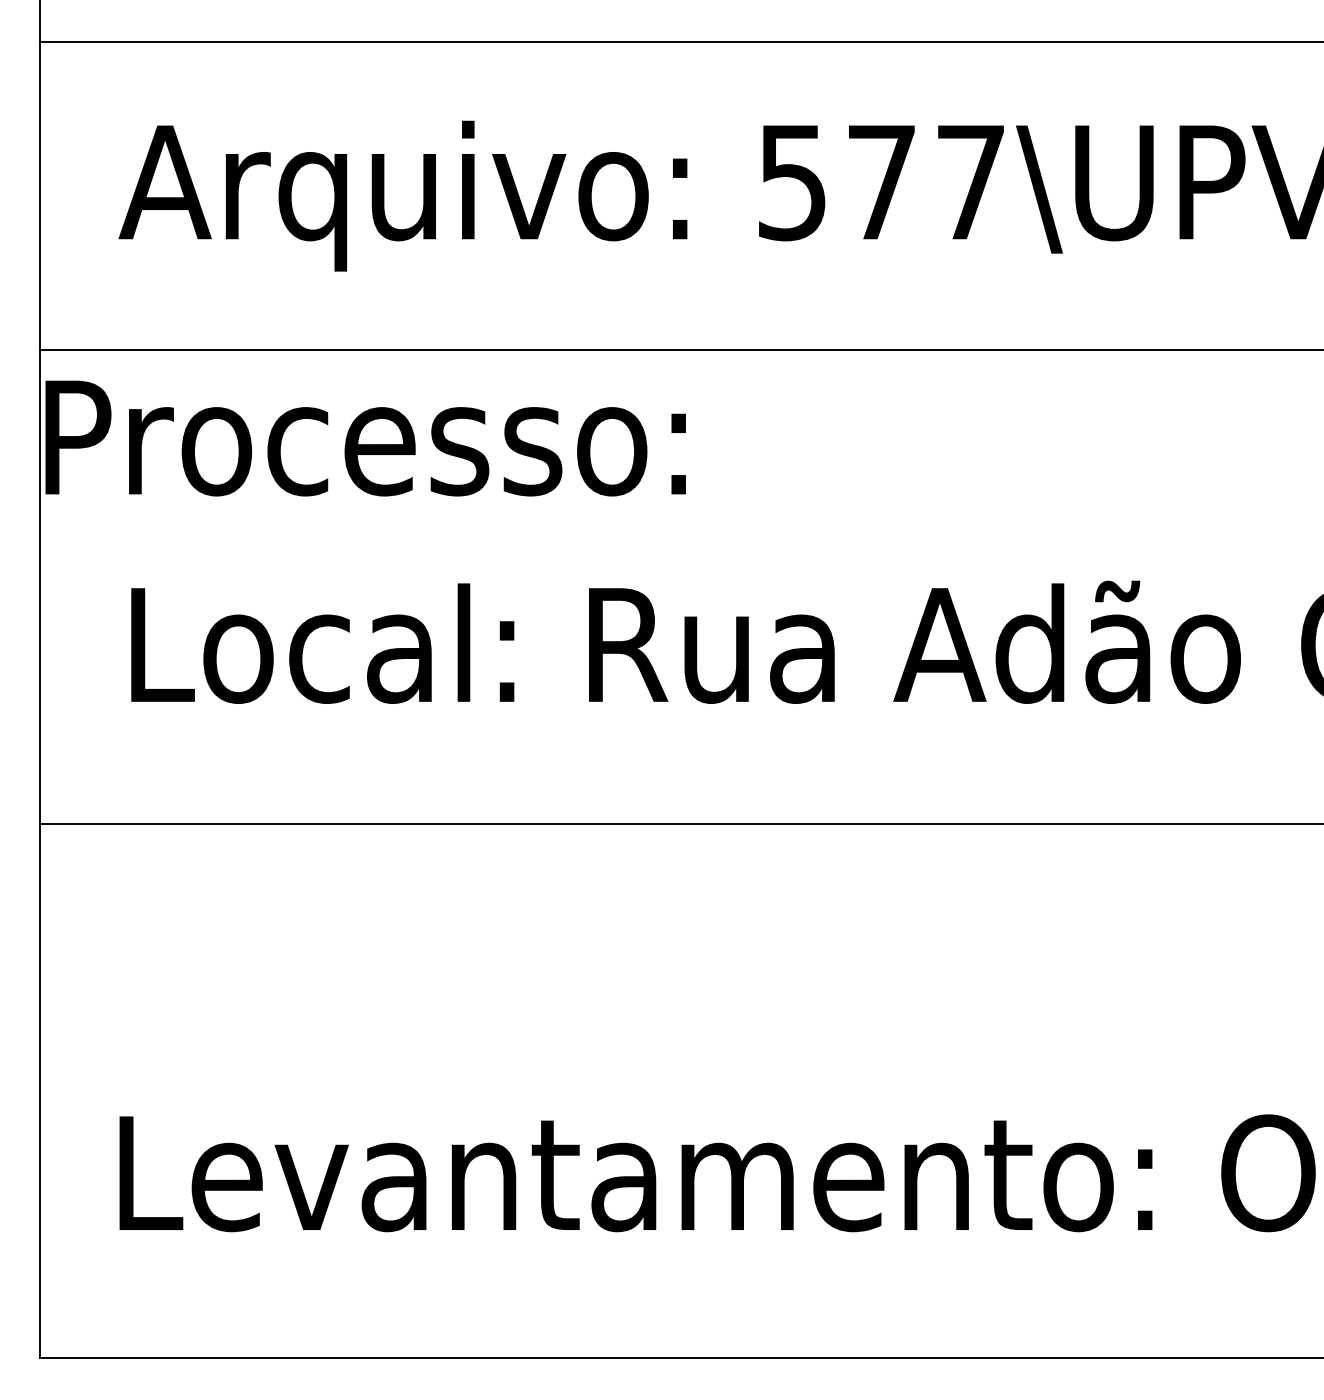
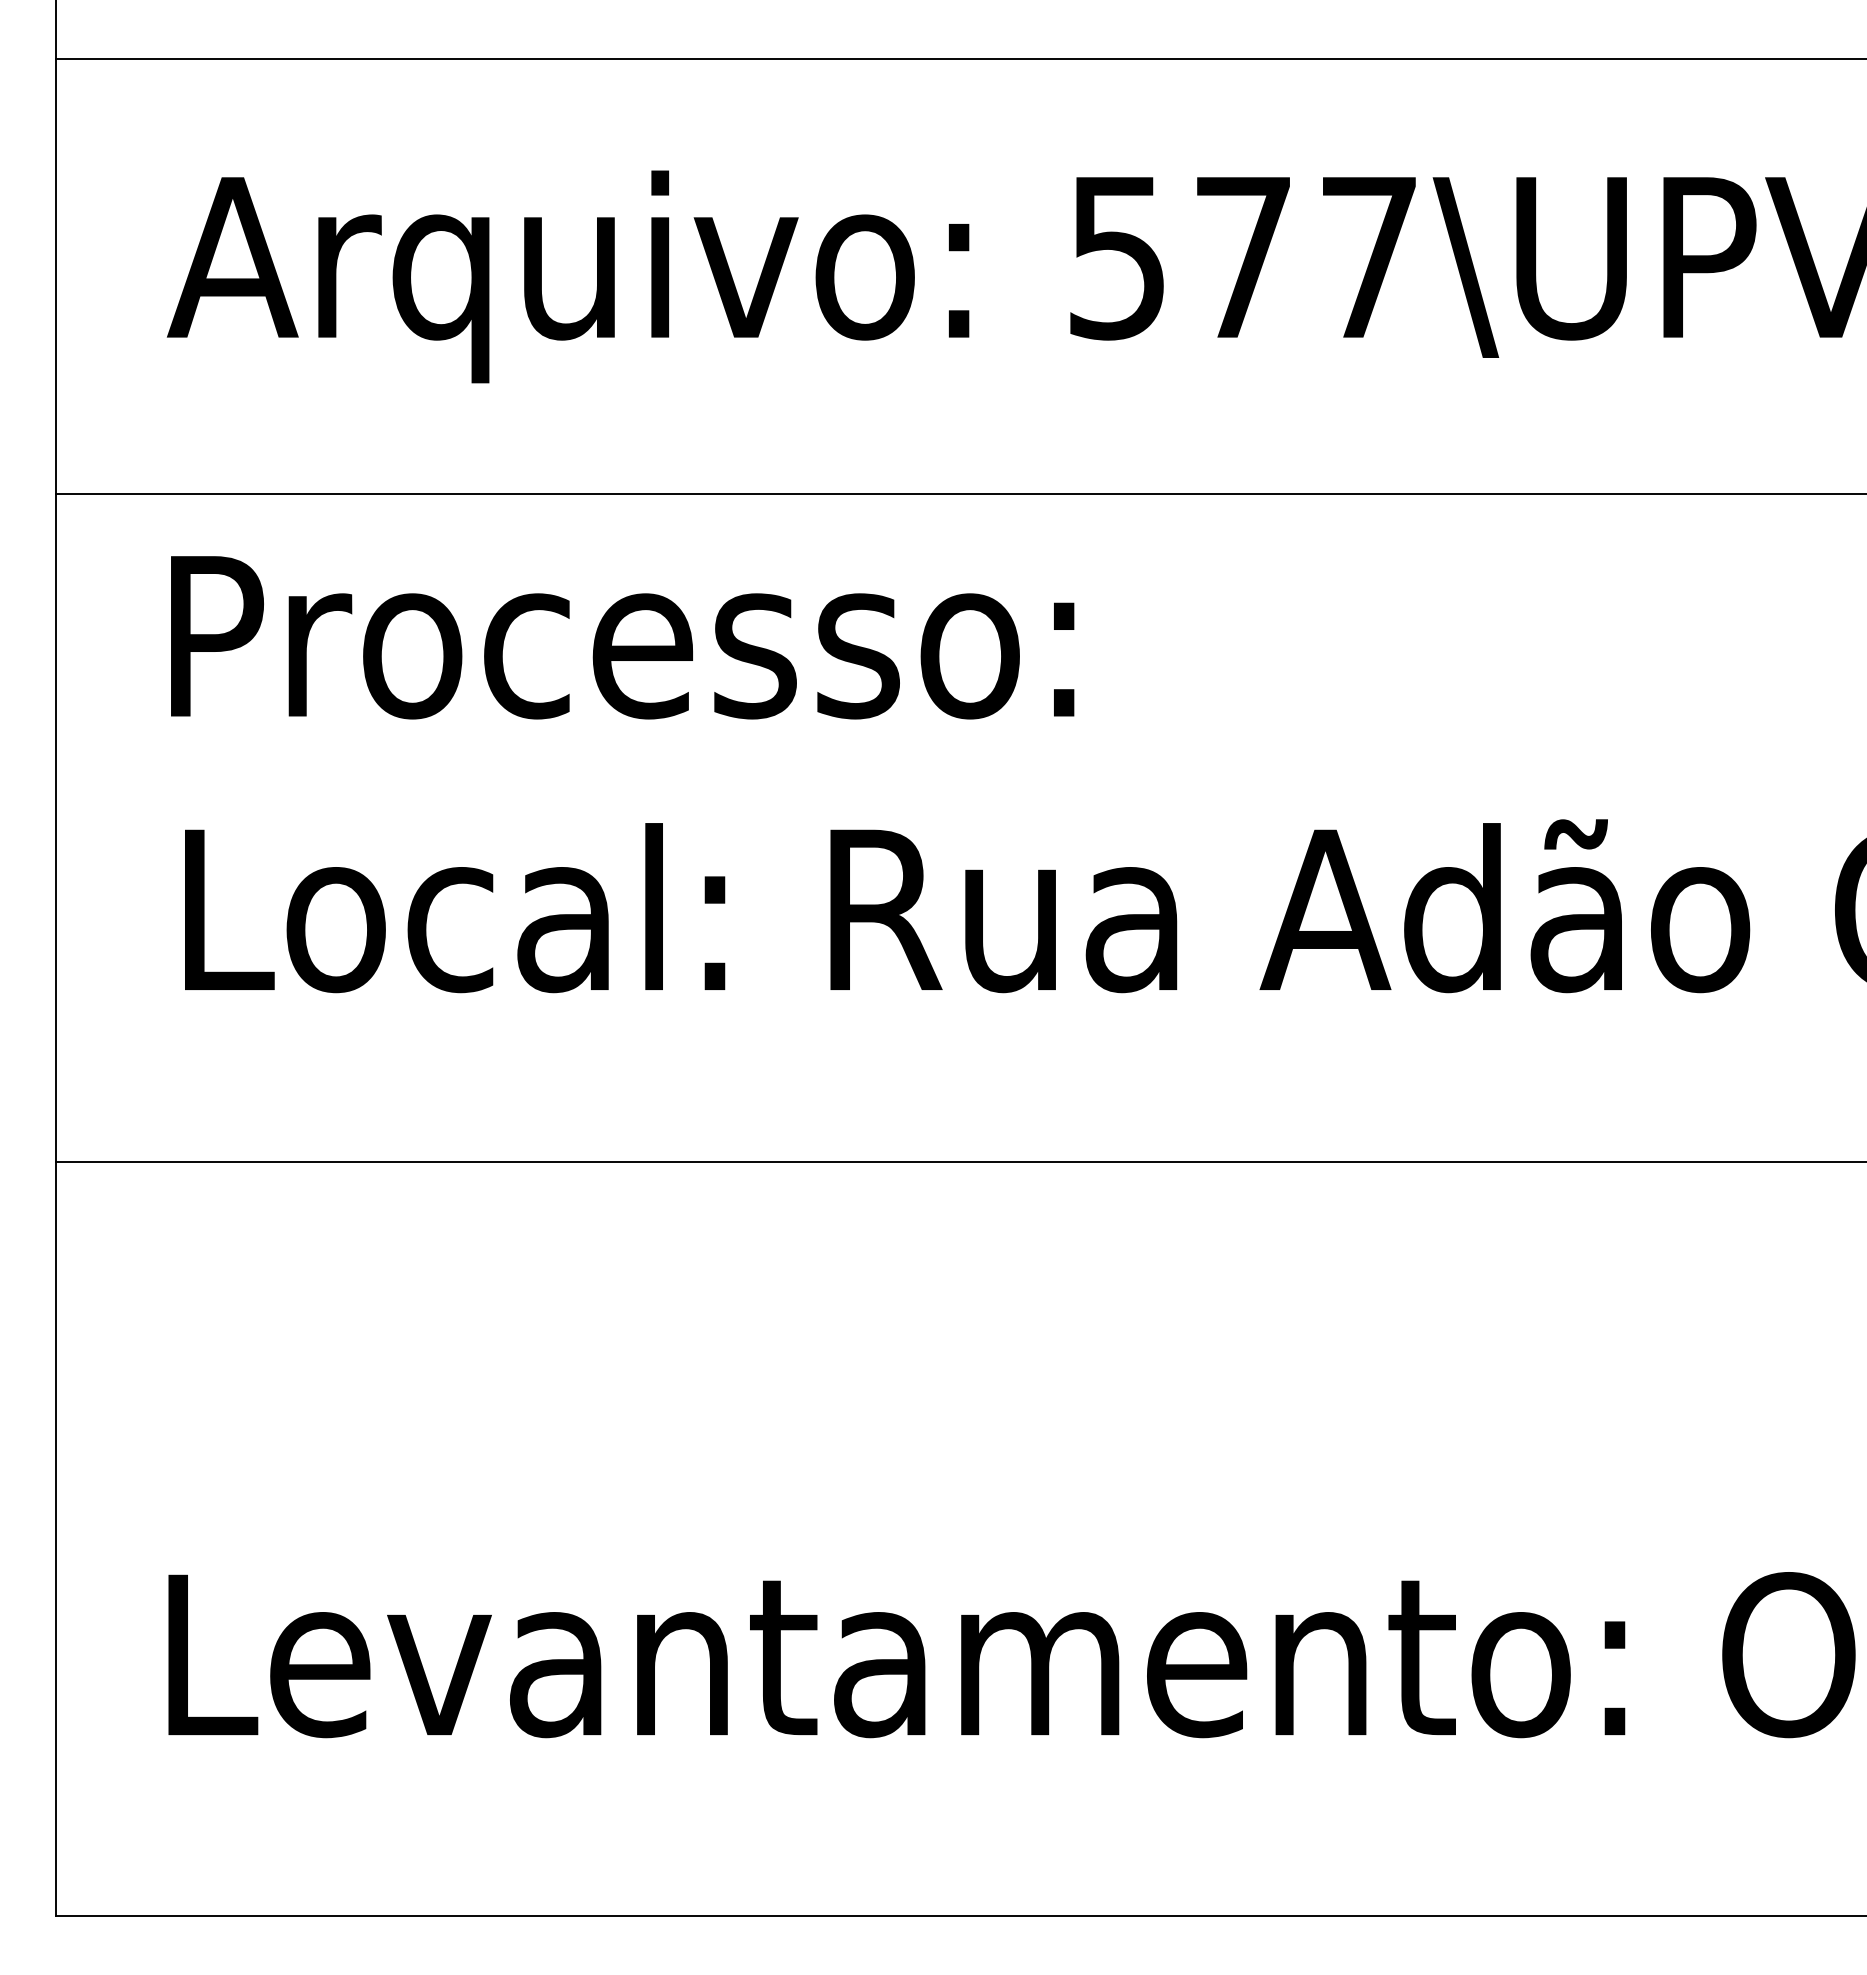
text: (365, 438) -> (622, 637), moved

